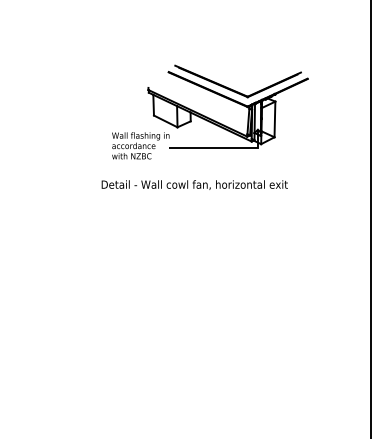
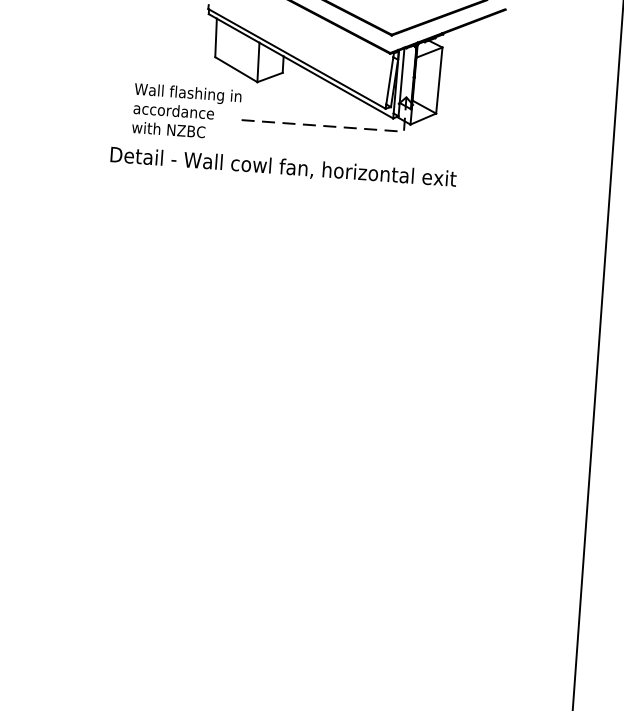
line: (223, 148) -> (339, 127), solid -> dashed
text: (194, 184) -> (283, 166), moved

